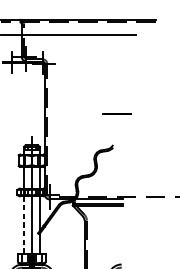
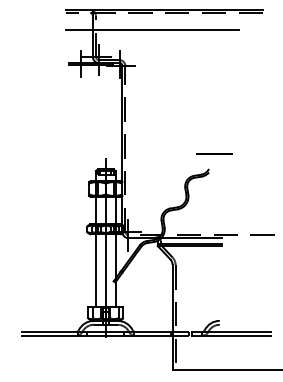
line: (117, 113) -> (214, 153), moved
line: (23, 224) -> (95, 270), dashed -> solid

